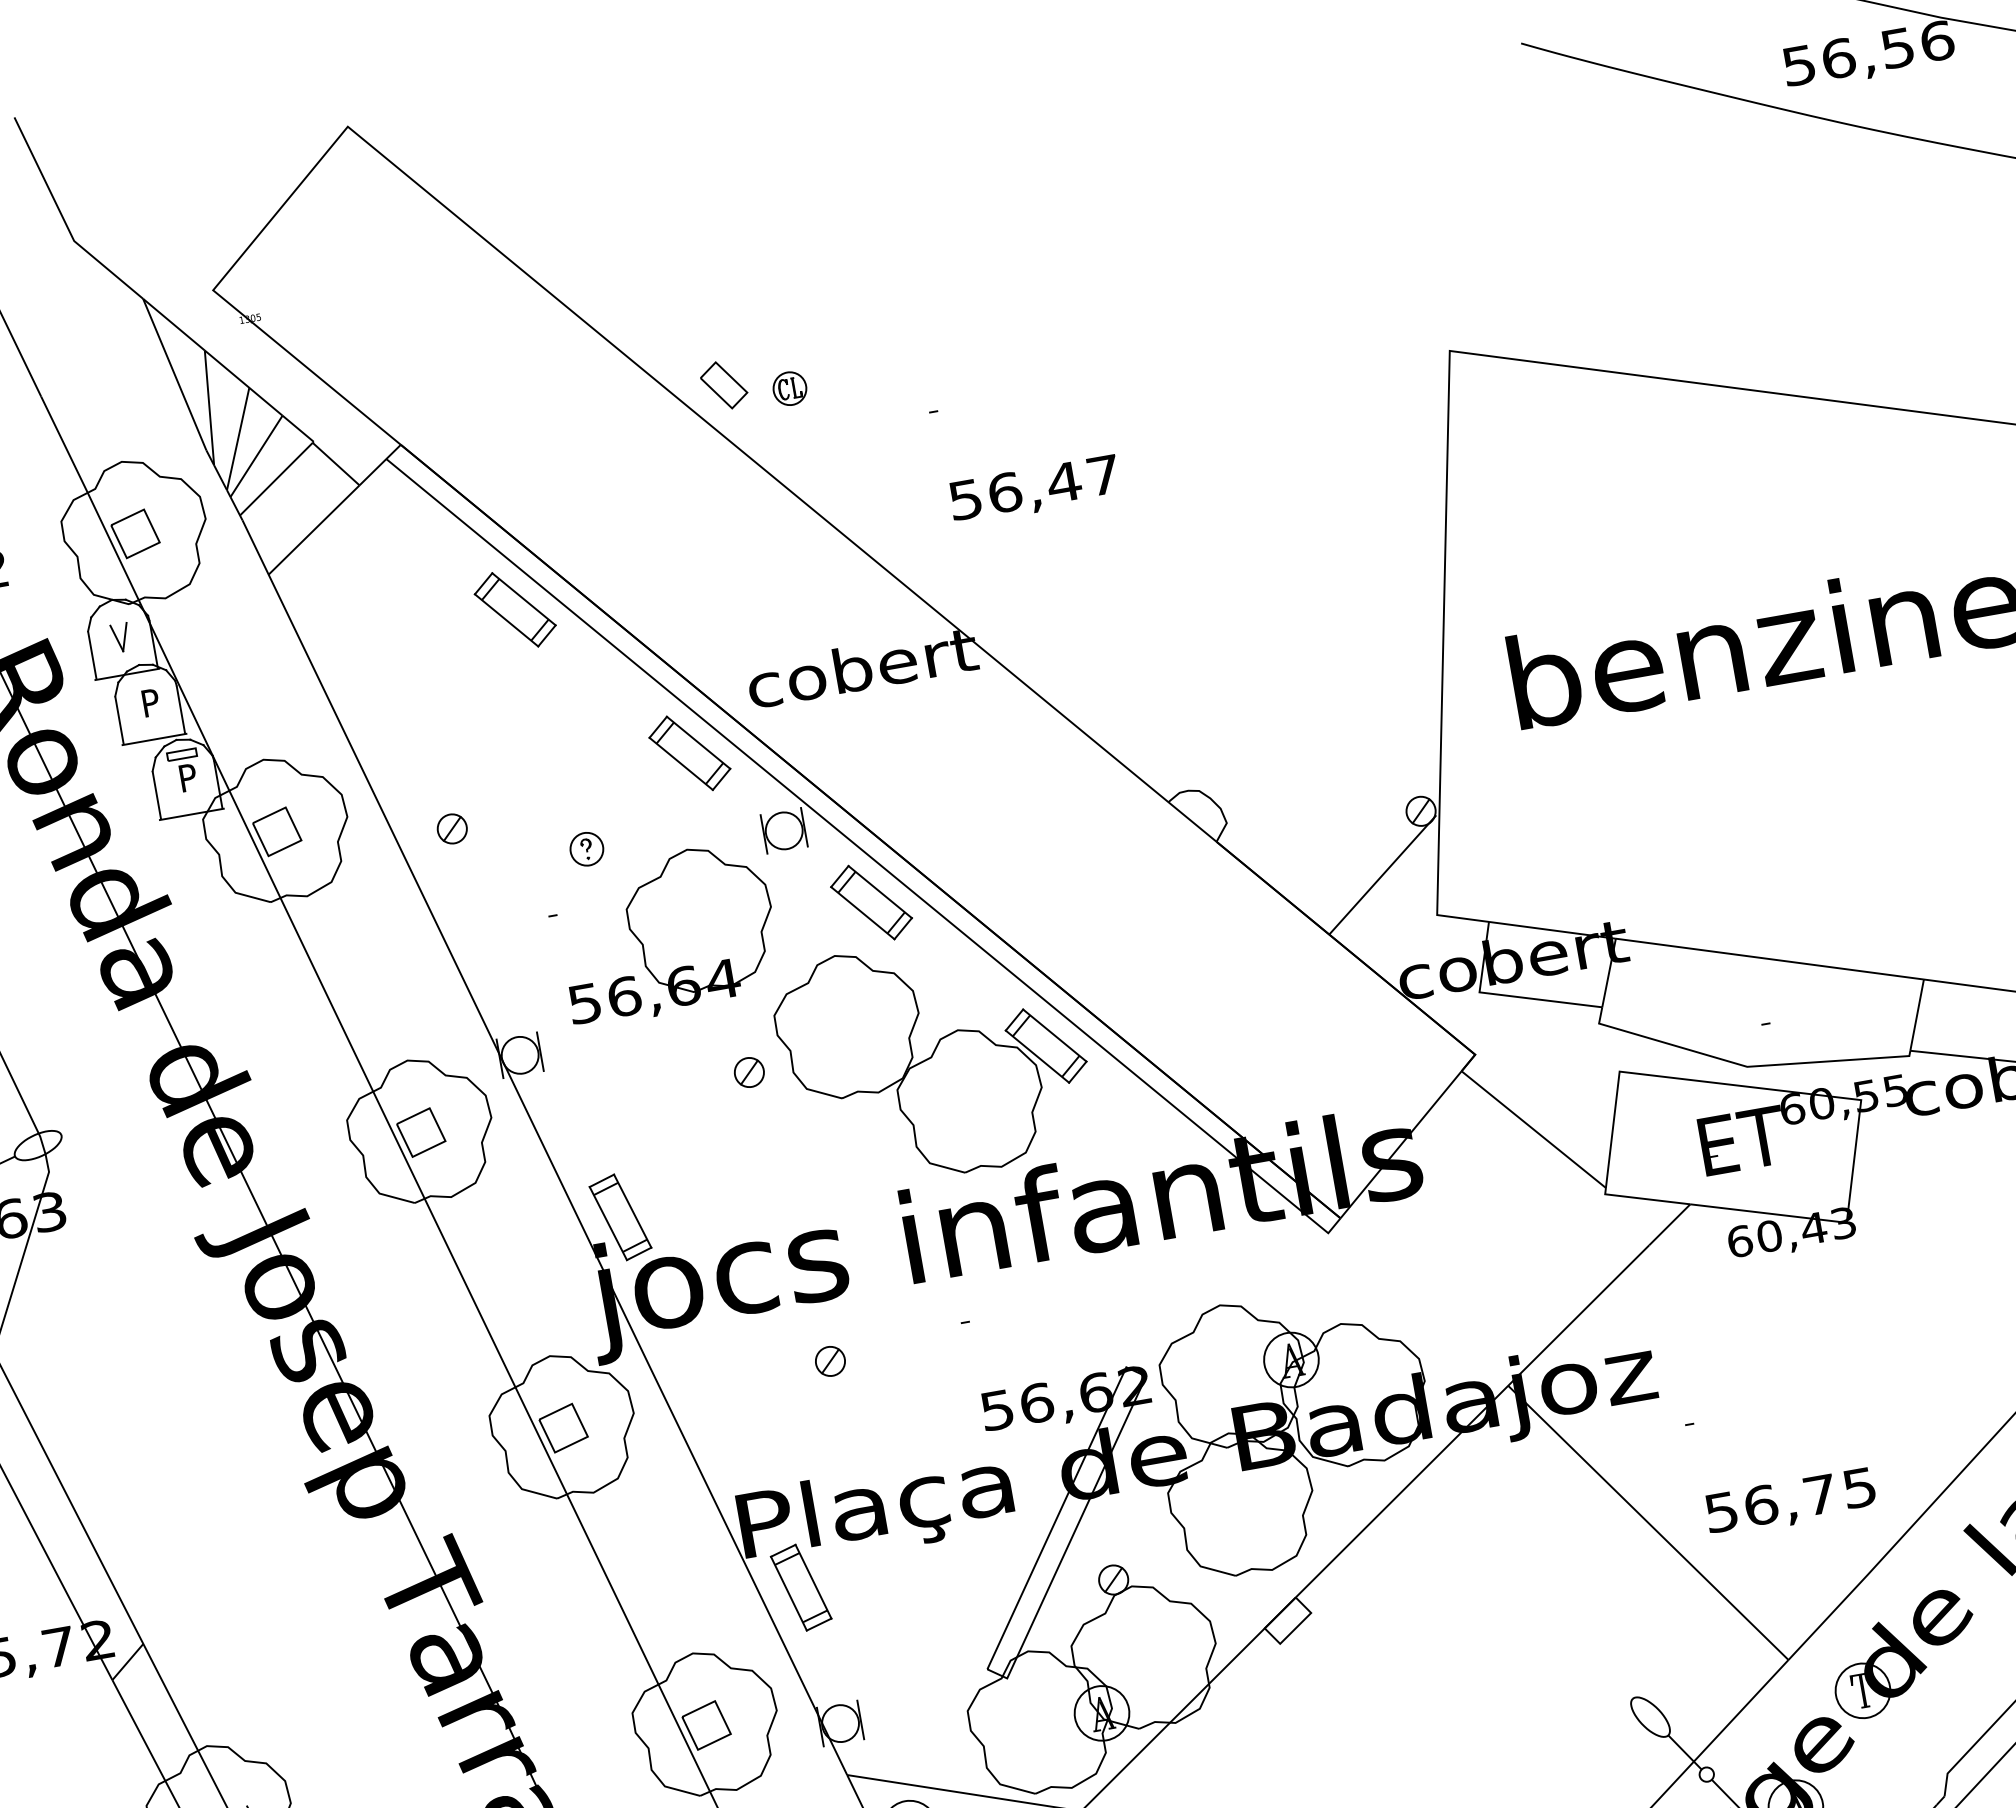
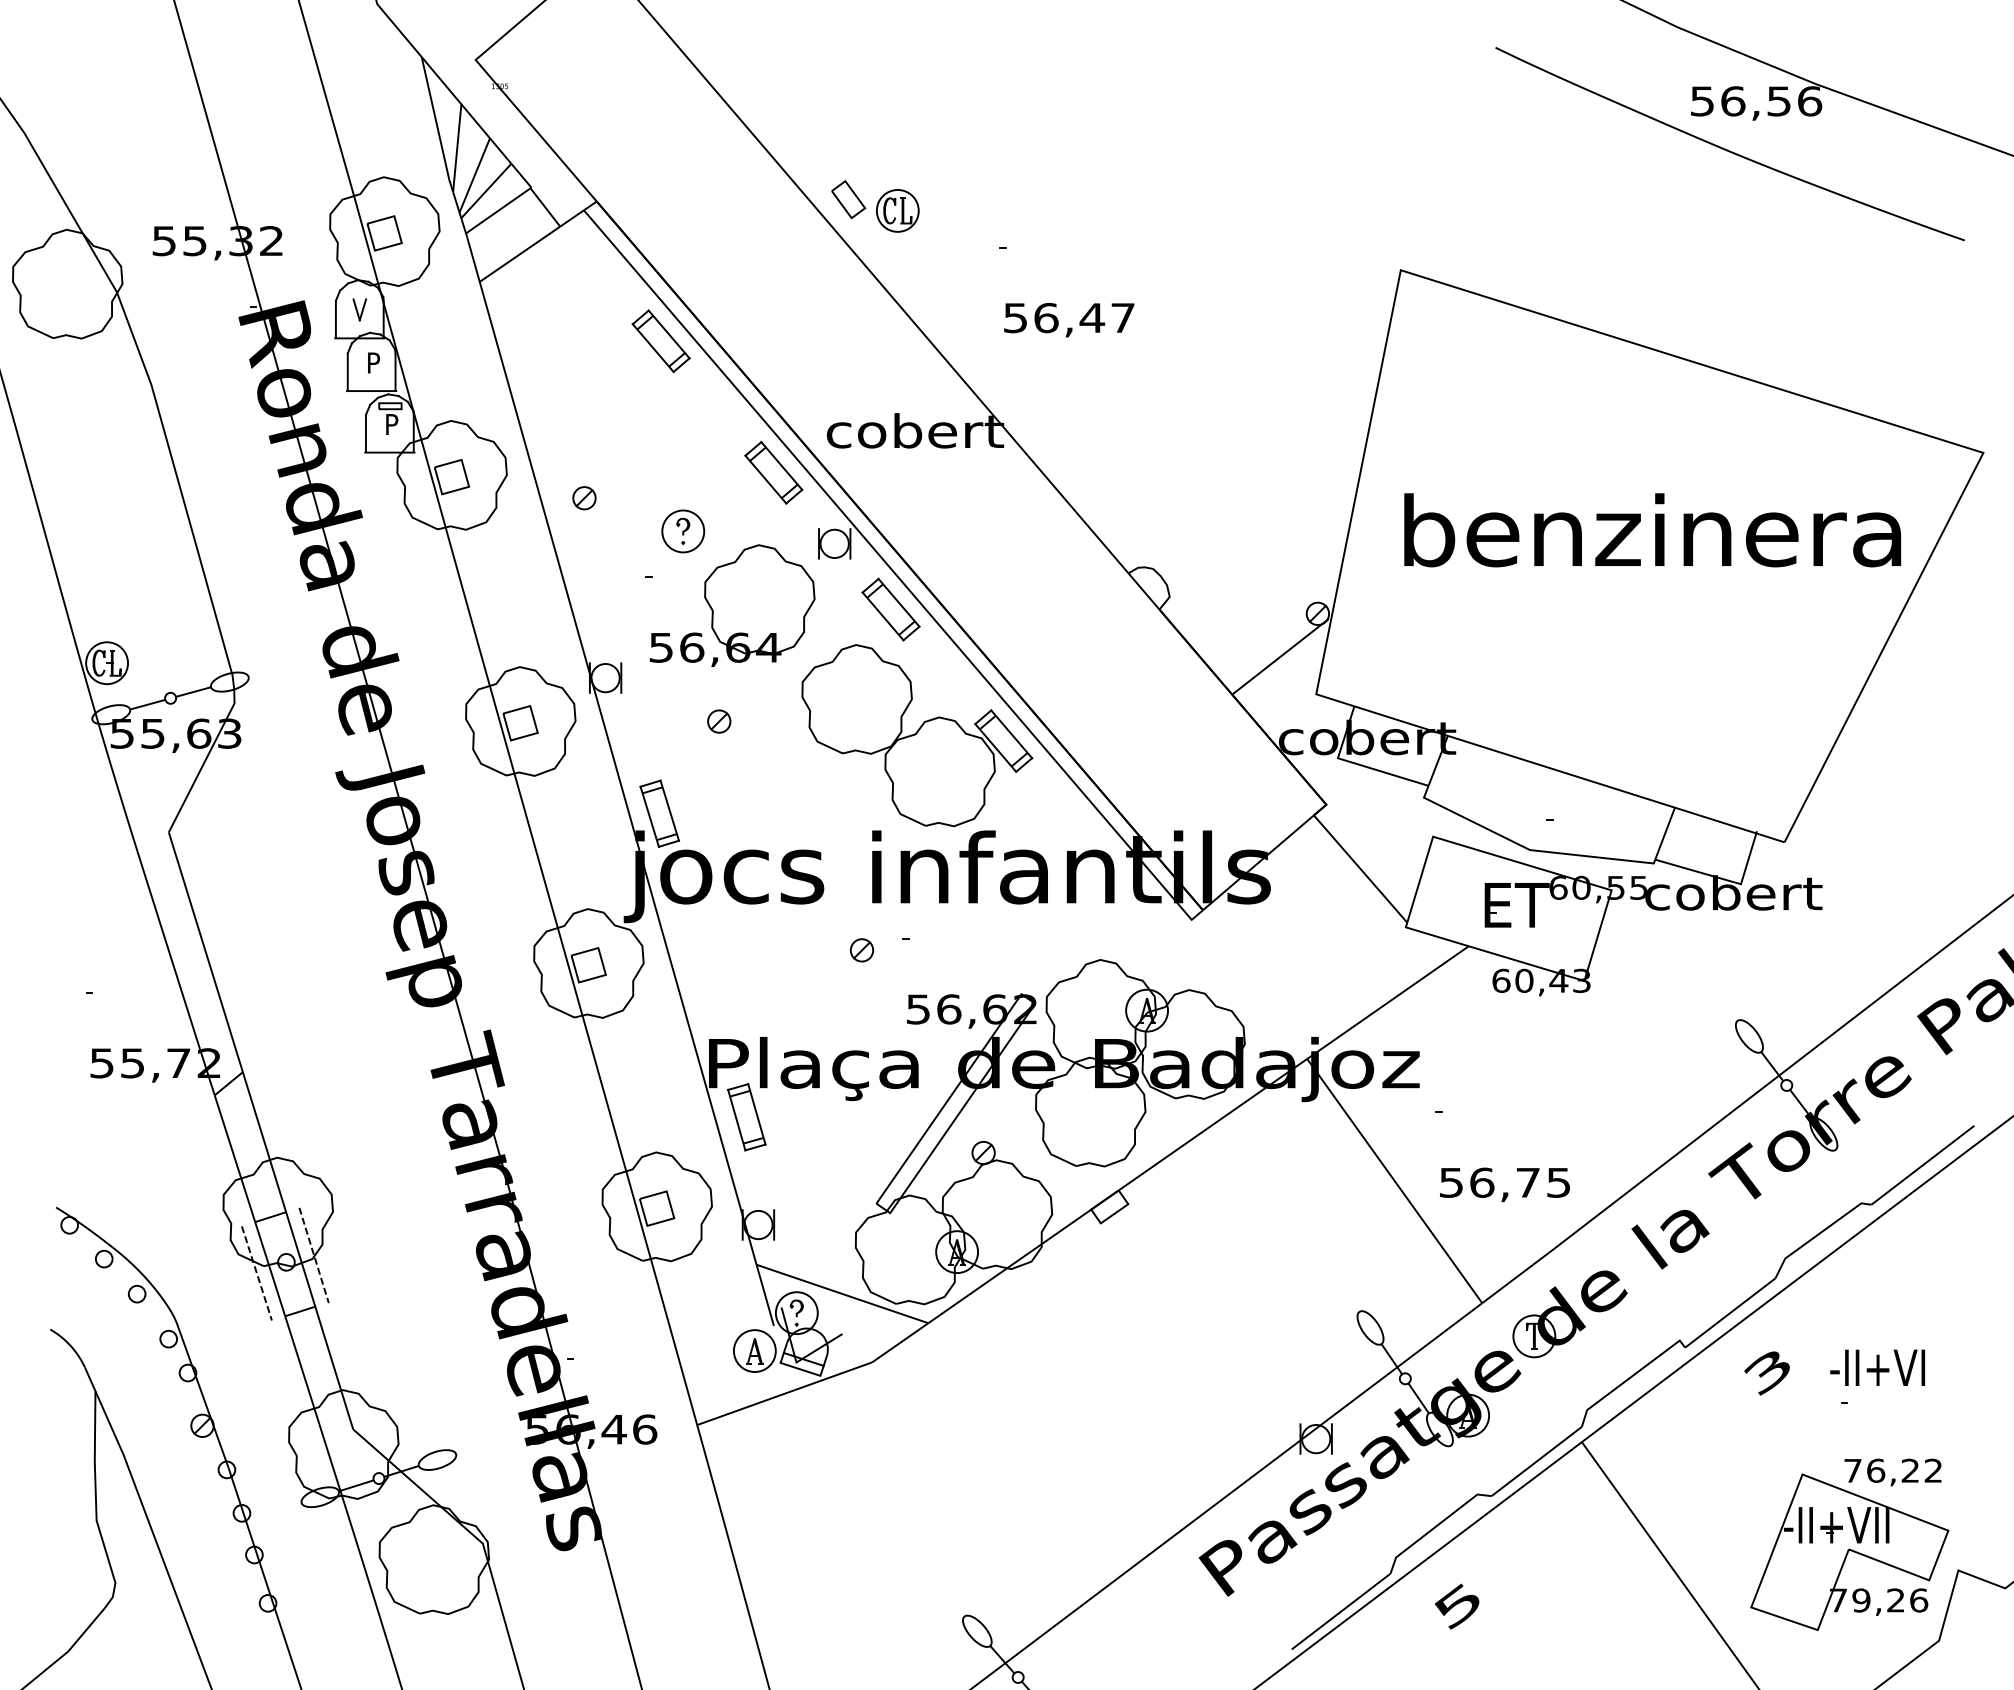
part: (789, 388) -> (897, 210), size x1.67
part: (587, 849) -> (683, 531), size x1.67
part: (749, 1072) -> (719, 721), moved
part: (831, 1361) -> (862, 950), moved

